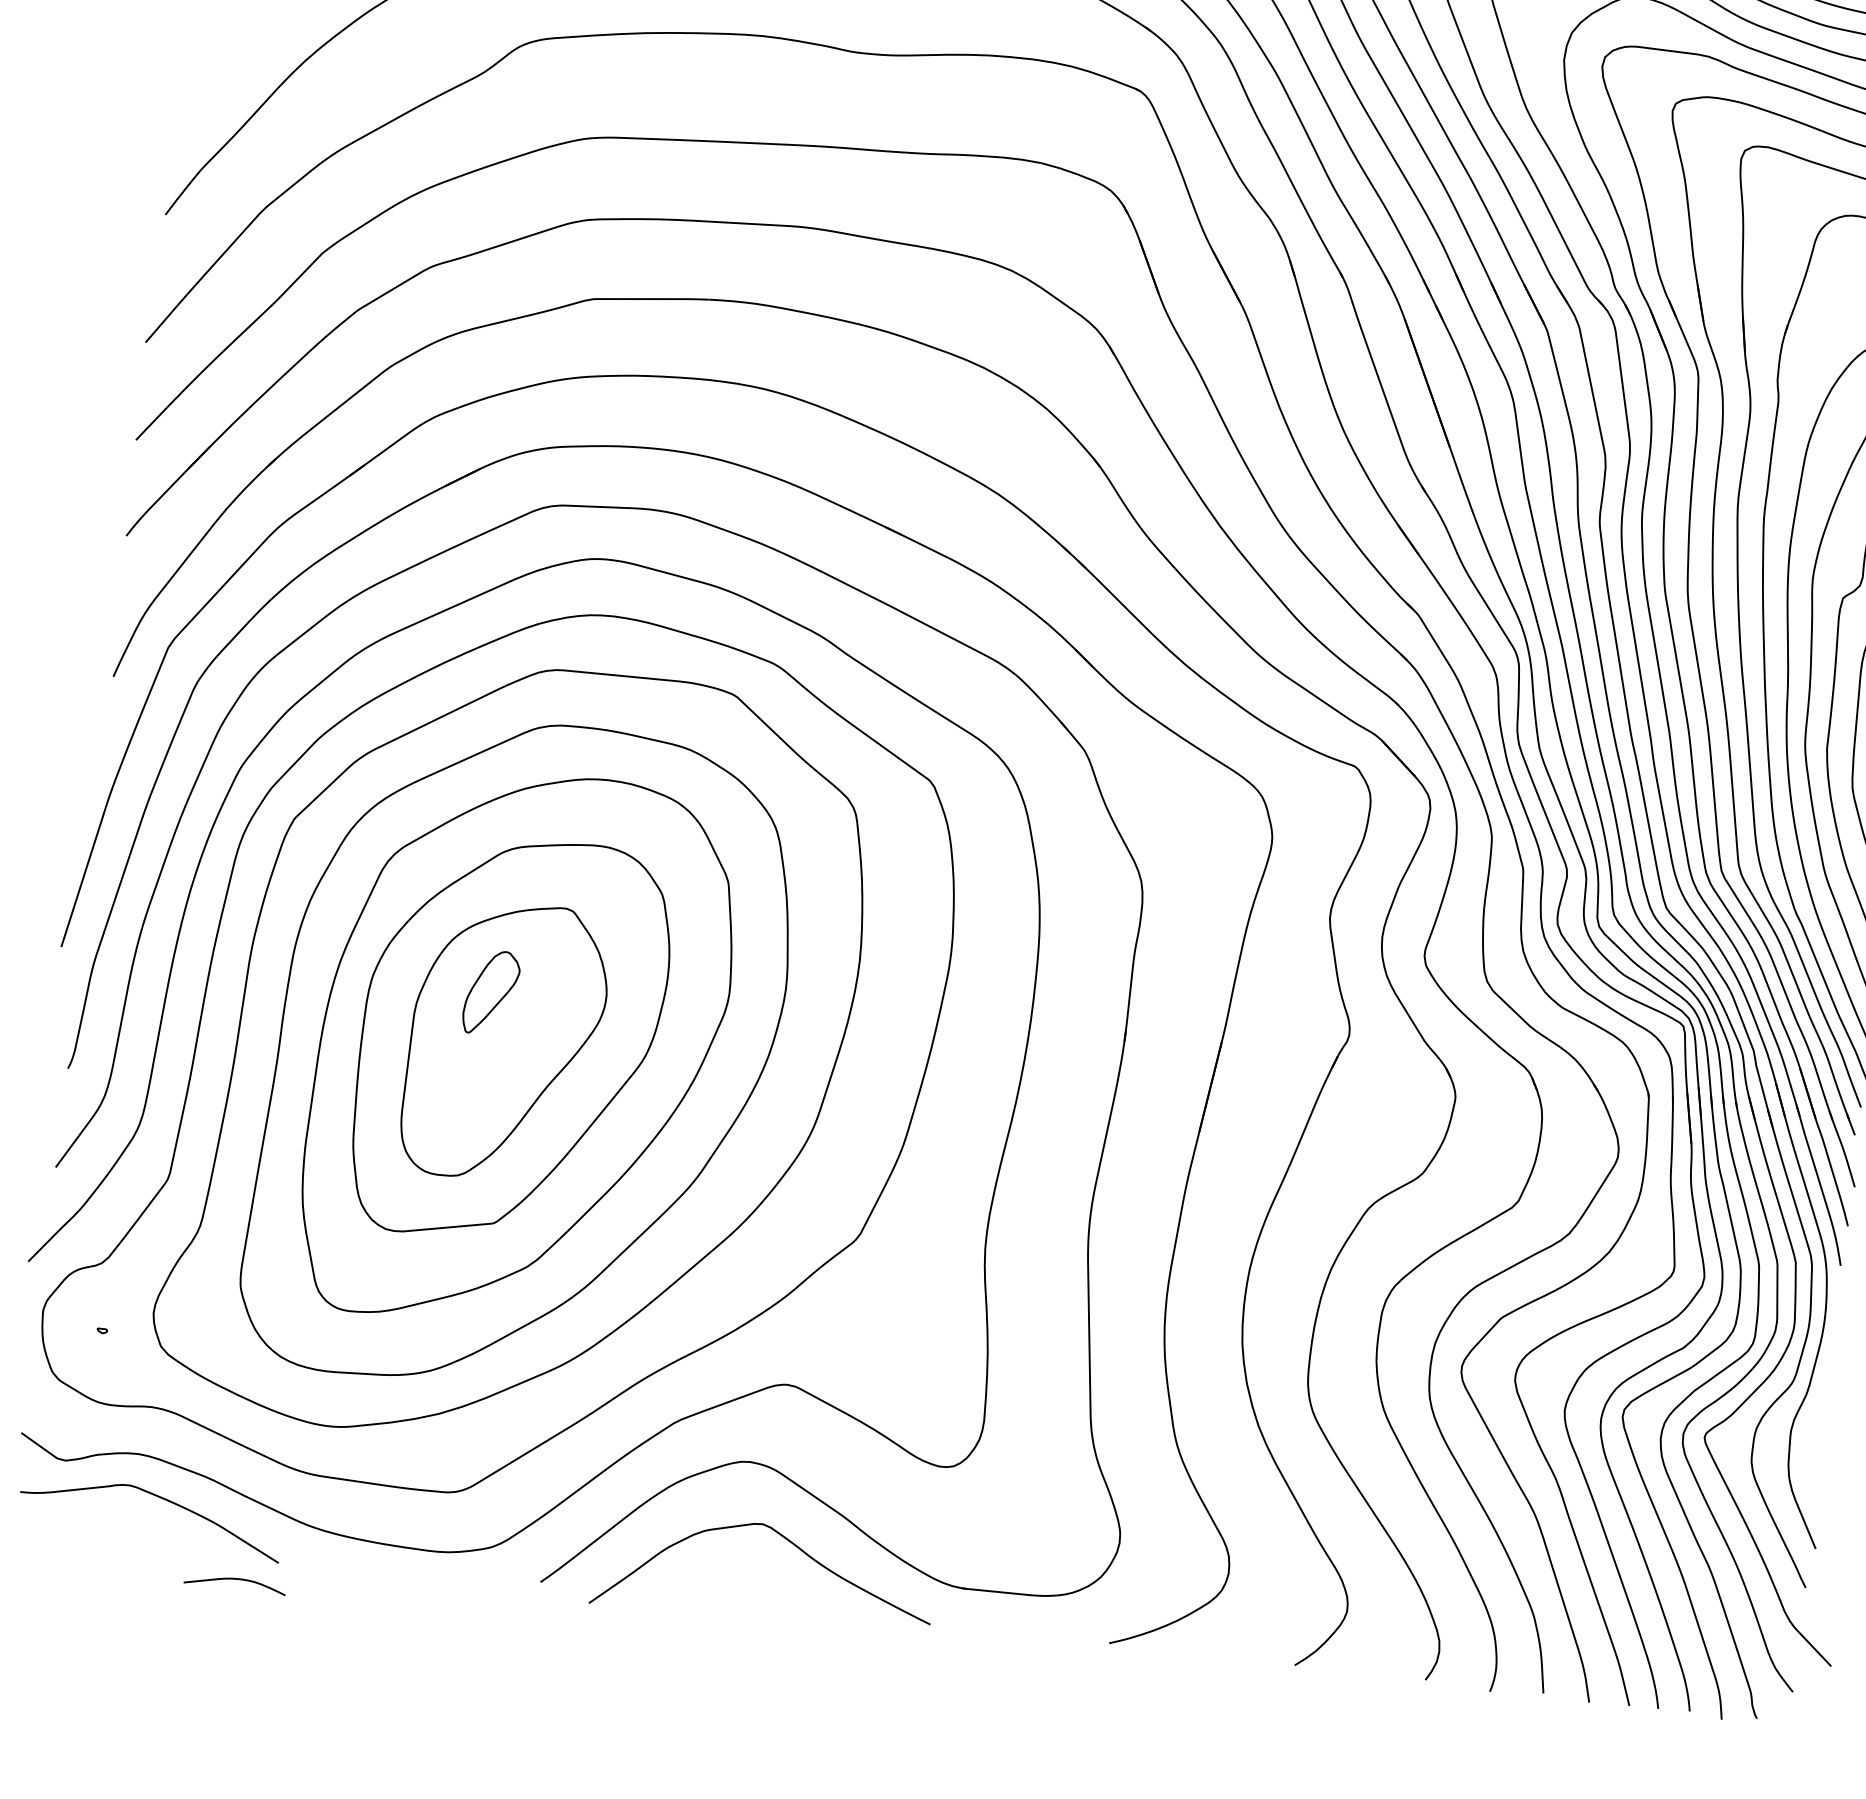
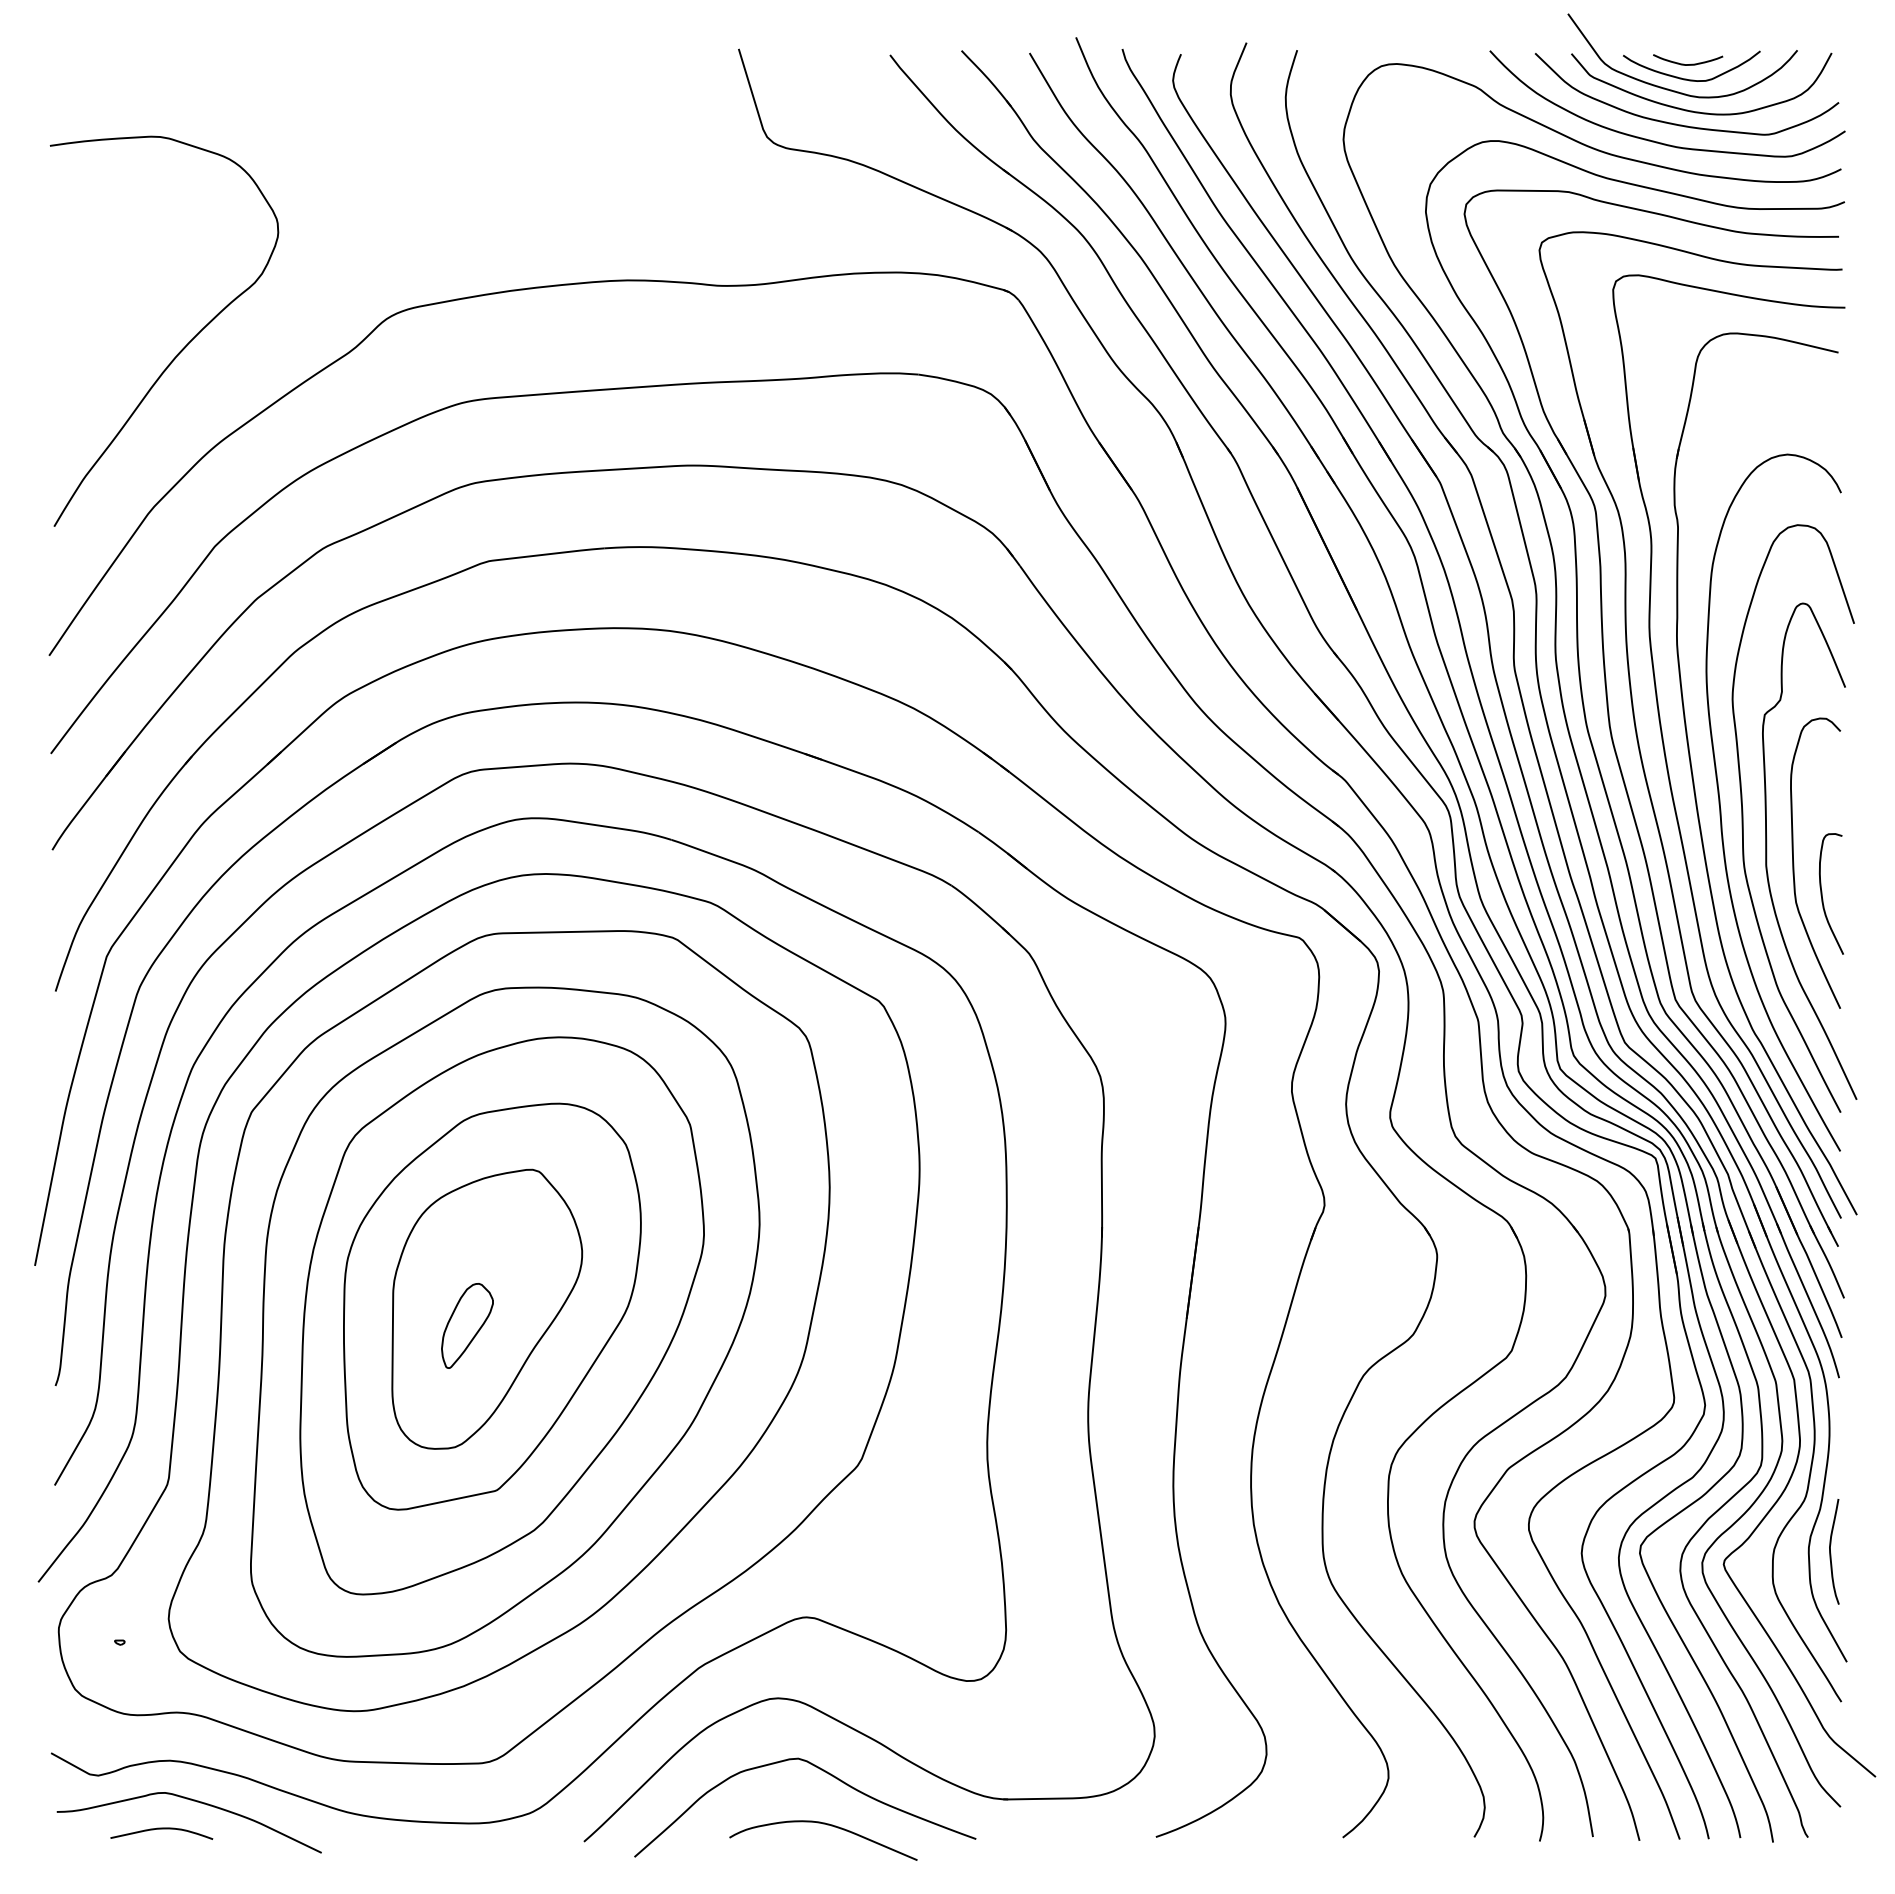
part: (491, 992) -> (467, 1325), moved
curve: (1812, 1439) -> (1831, 1553), added
curve: (235, 1579) -> (161, 1829), moved
curve: (784, 1594) -> (827, 1825), added

